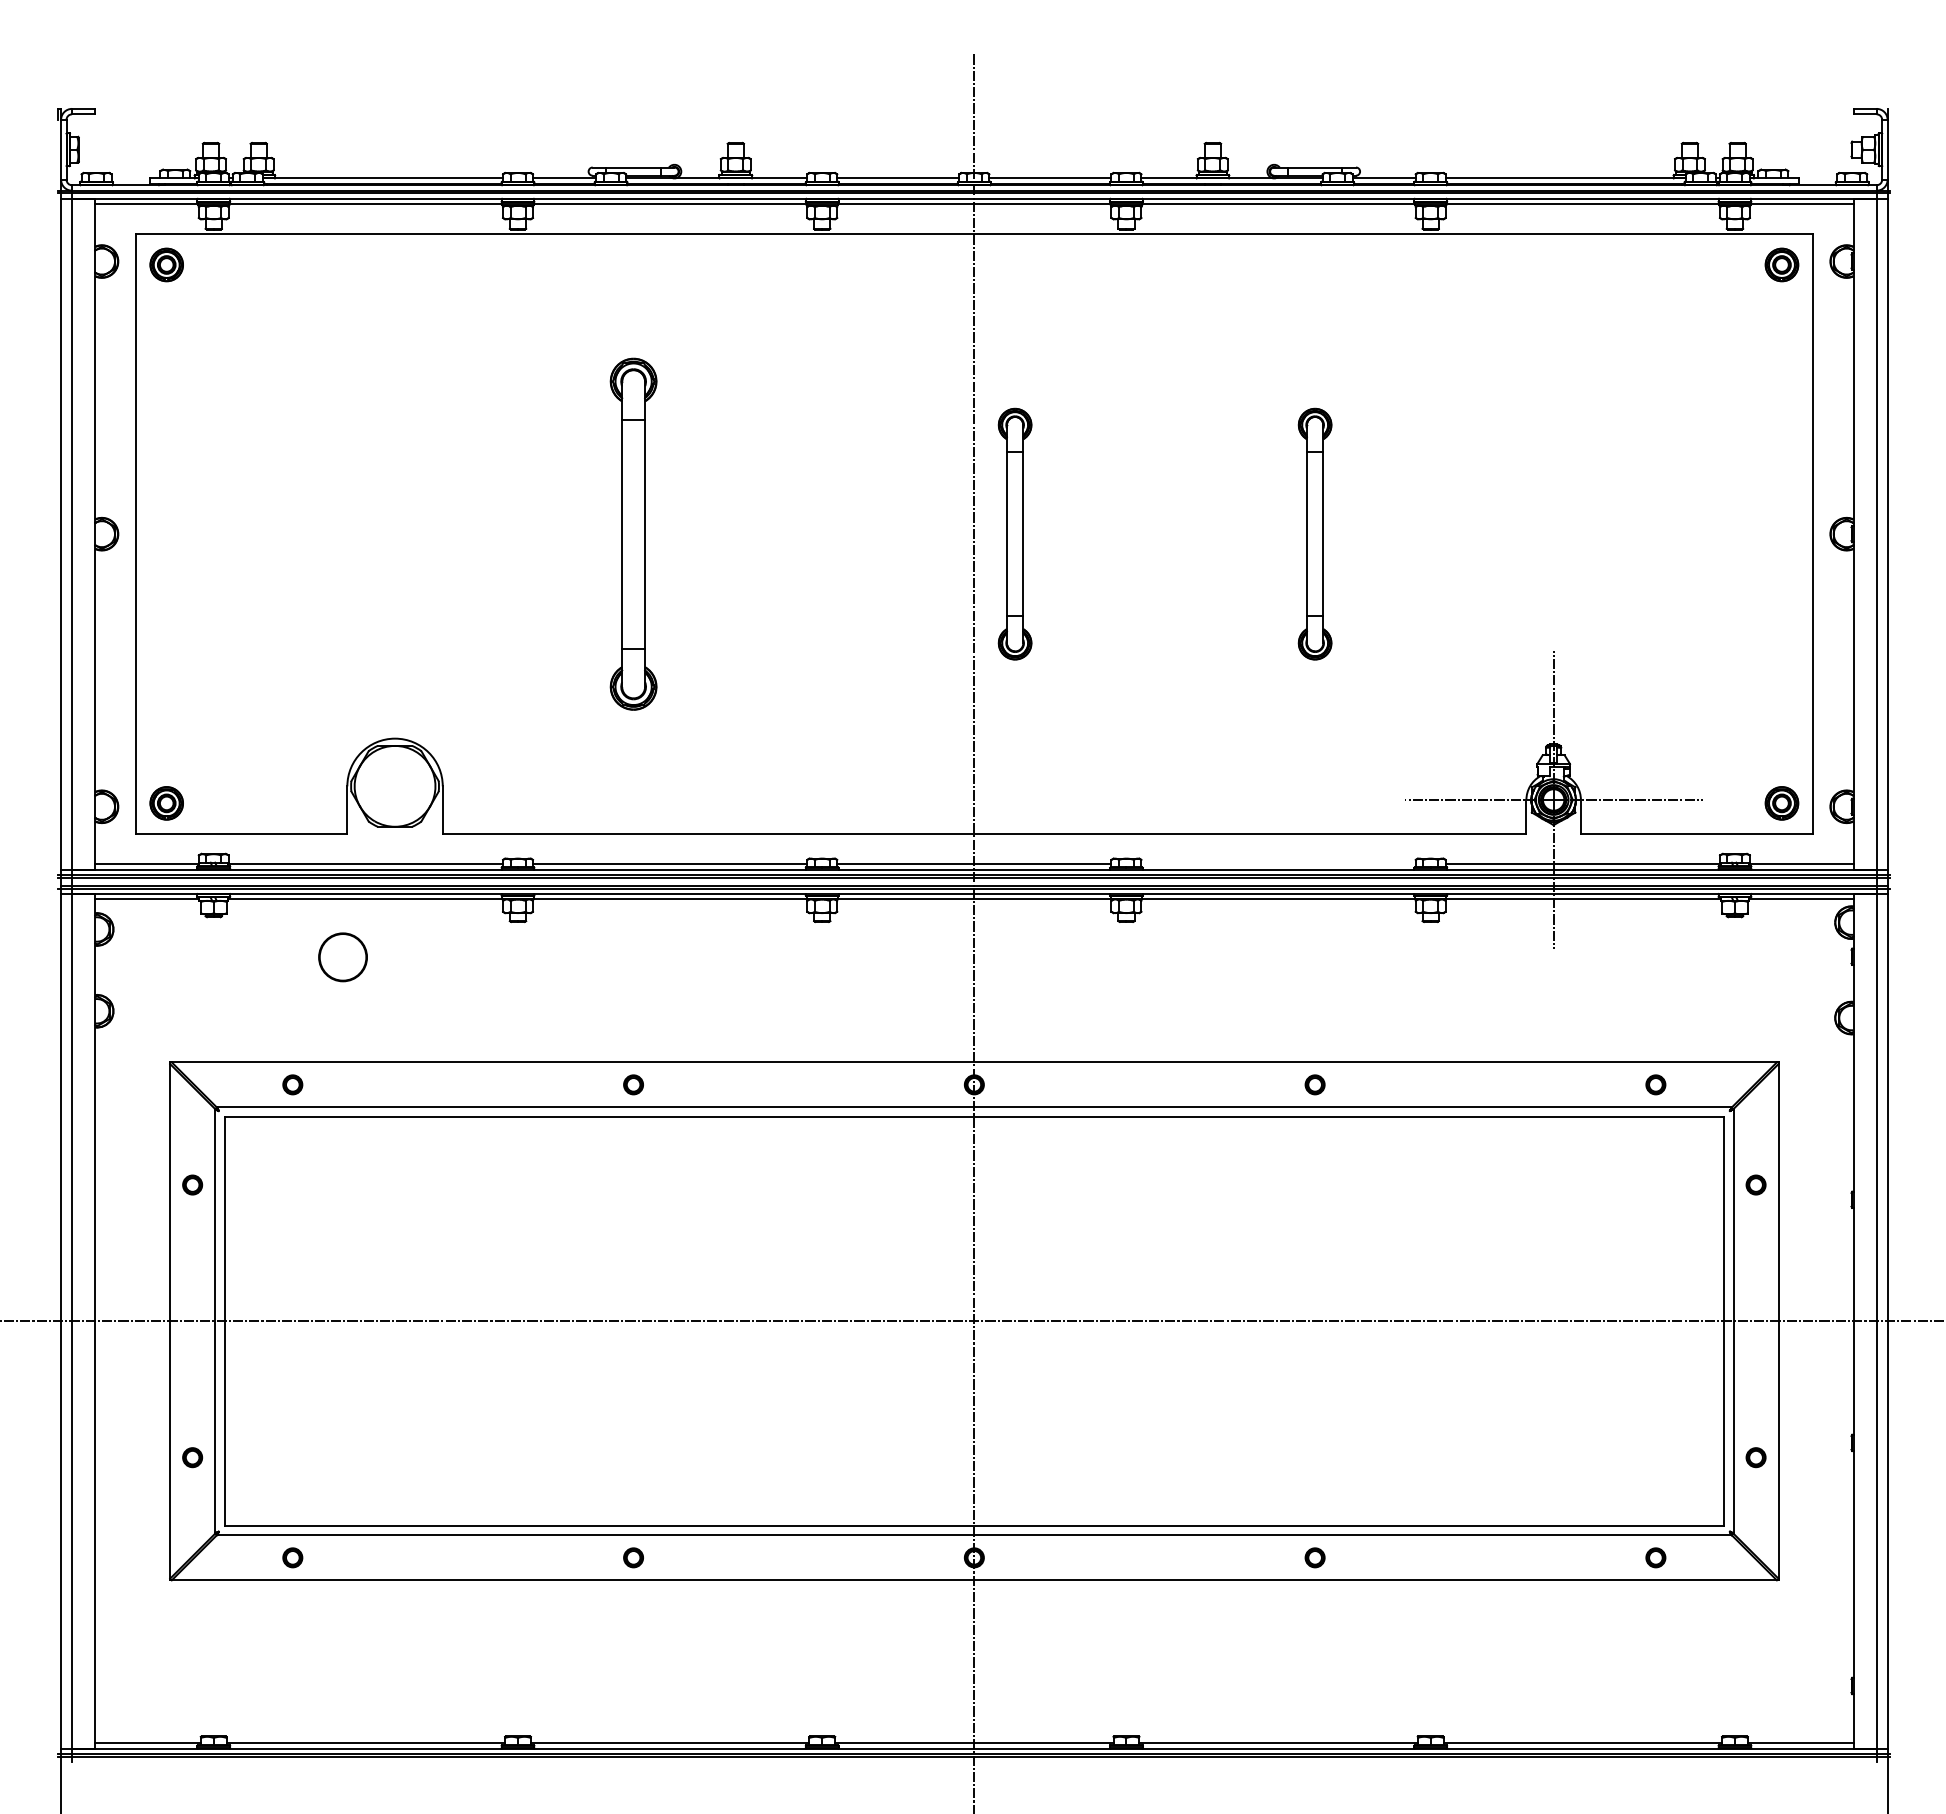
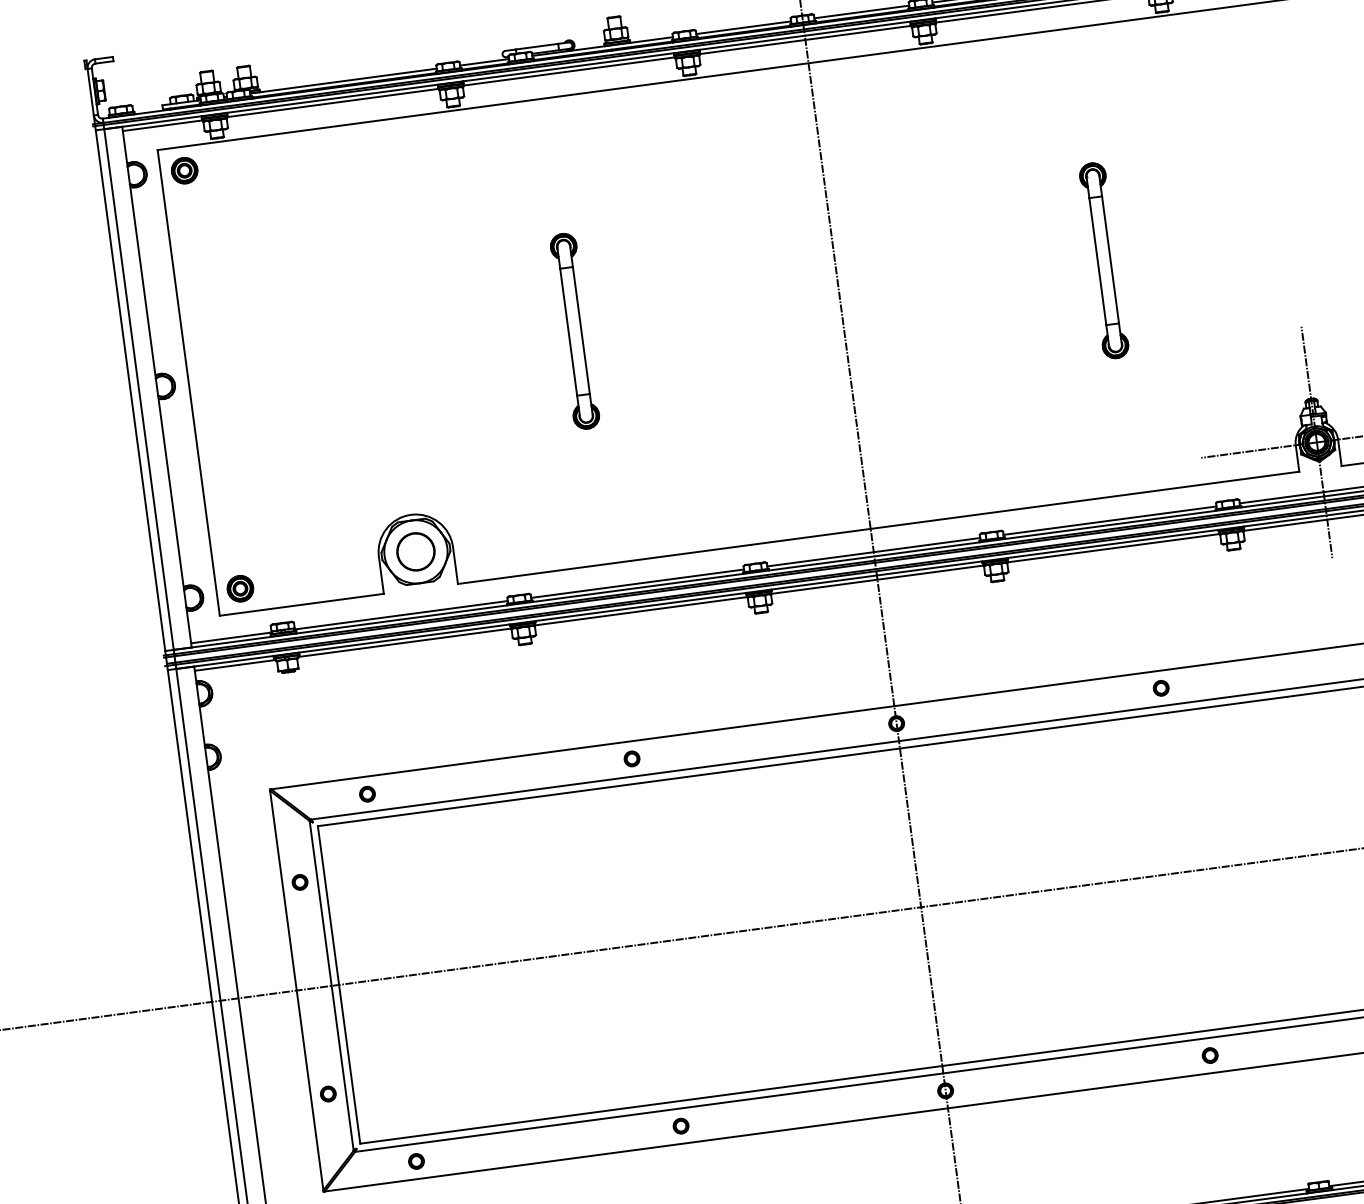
part: (633, 533) -> (574, 330), size x0.71
part: (1014, 533) -> (870, 291), removed
line: (1278, 864) -> (1109, 521), added
part: (342, 957) -> (415, 552), moved

